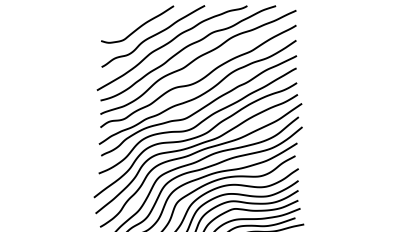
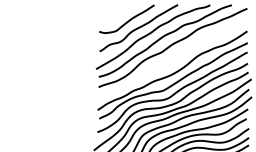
curve: (199, 79) -> (173, 60), removed

